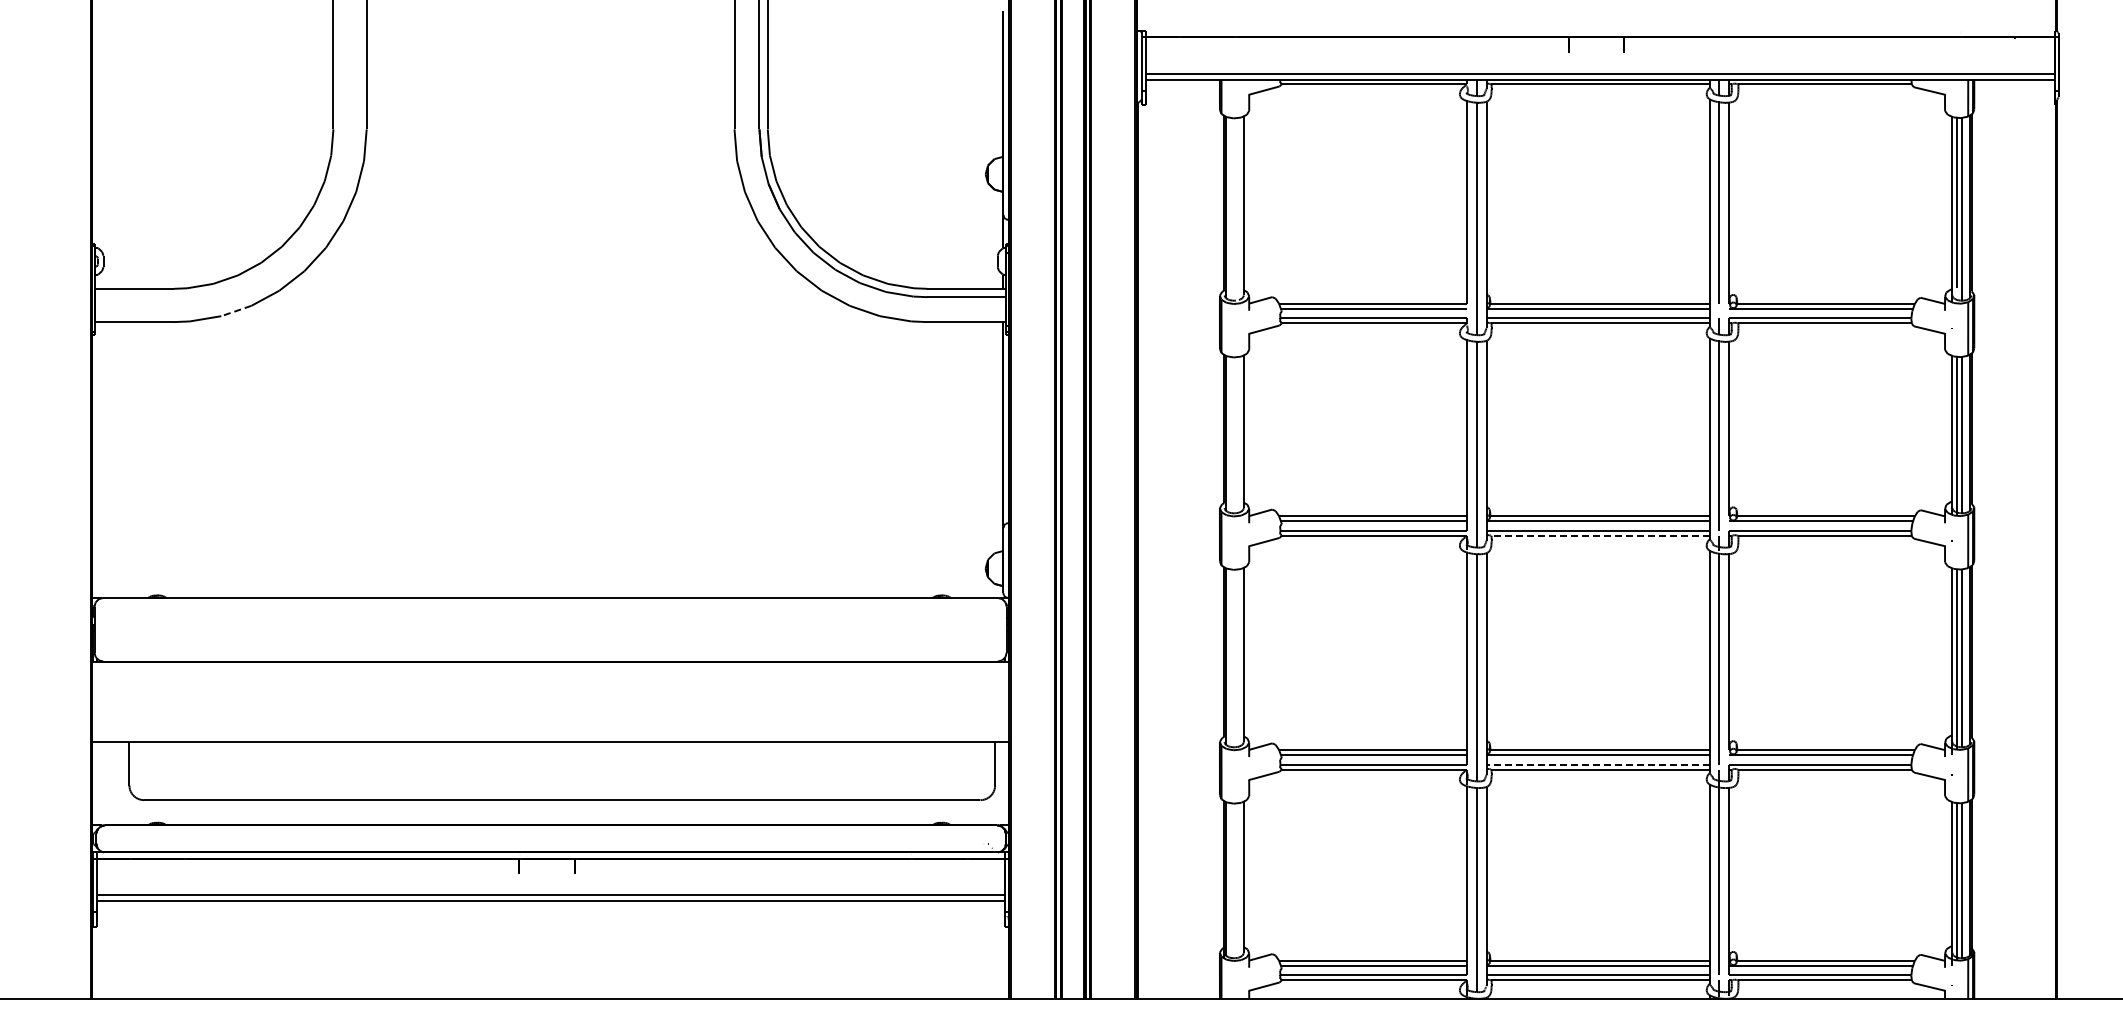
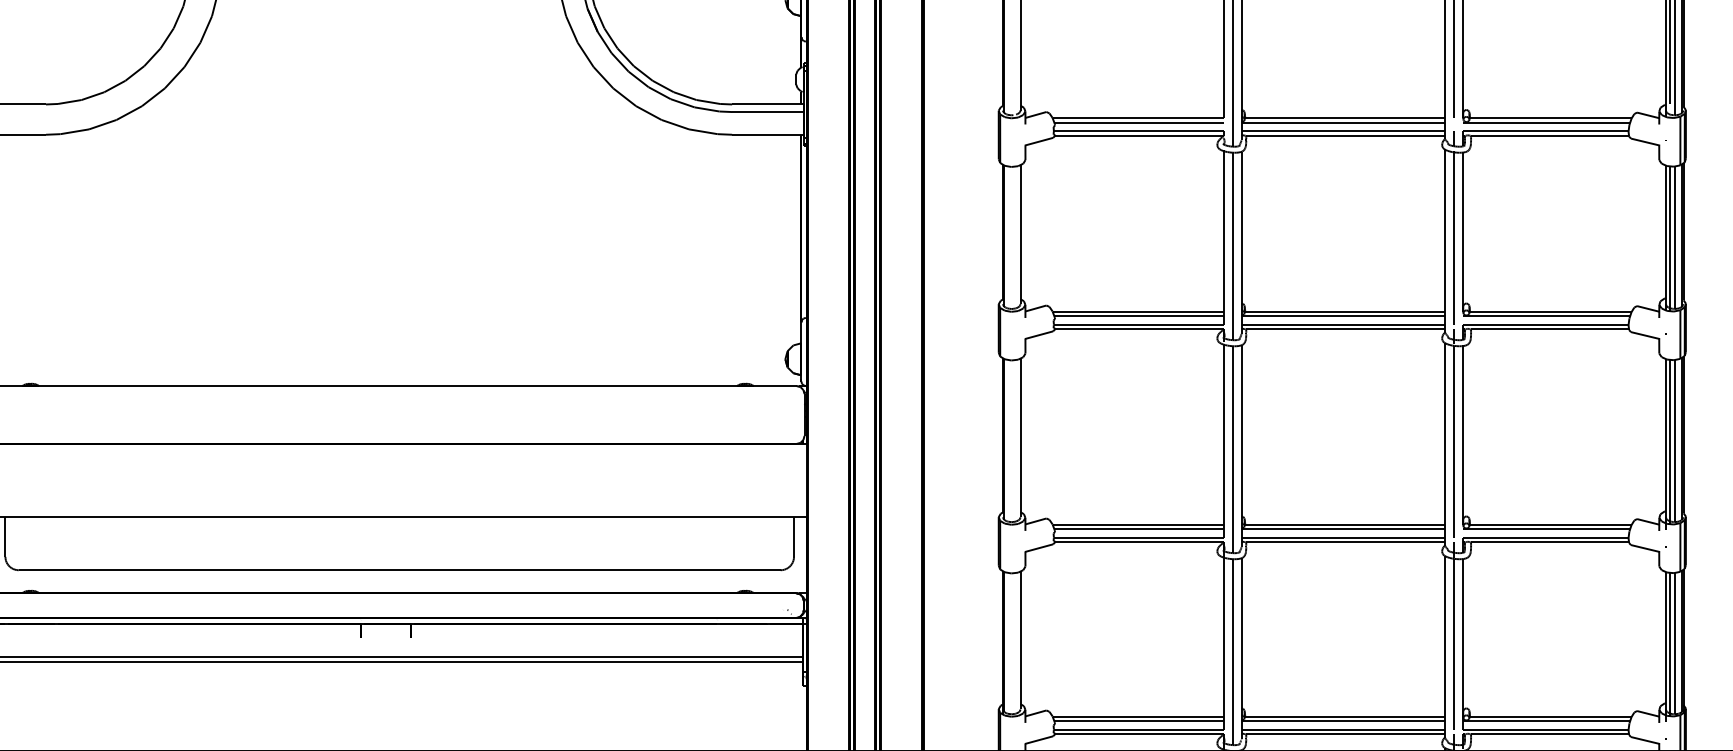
line: (236, 311) -> (102, 125), dashed -> solid
line: (1599, 535) -> (1344, 329), dashed -> solid
line: (1598, 764) -> (1343, 537), dashed -> solid

